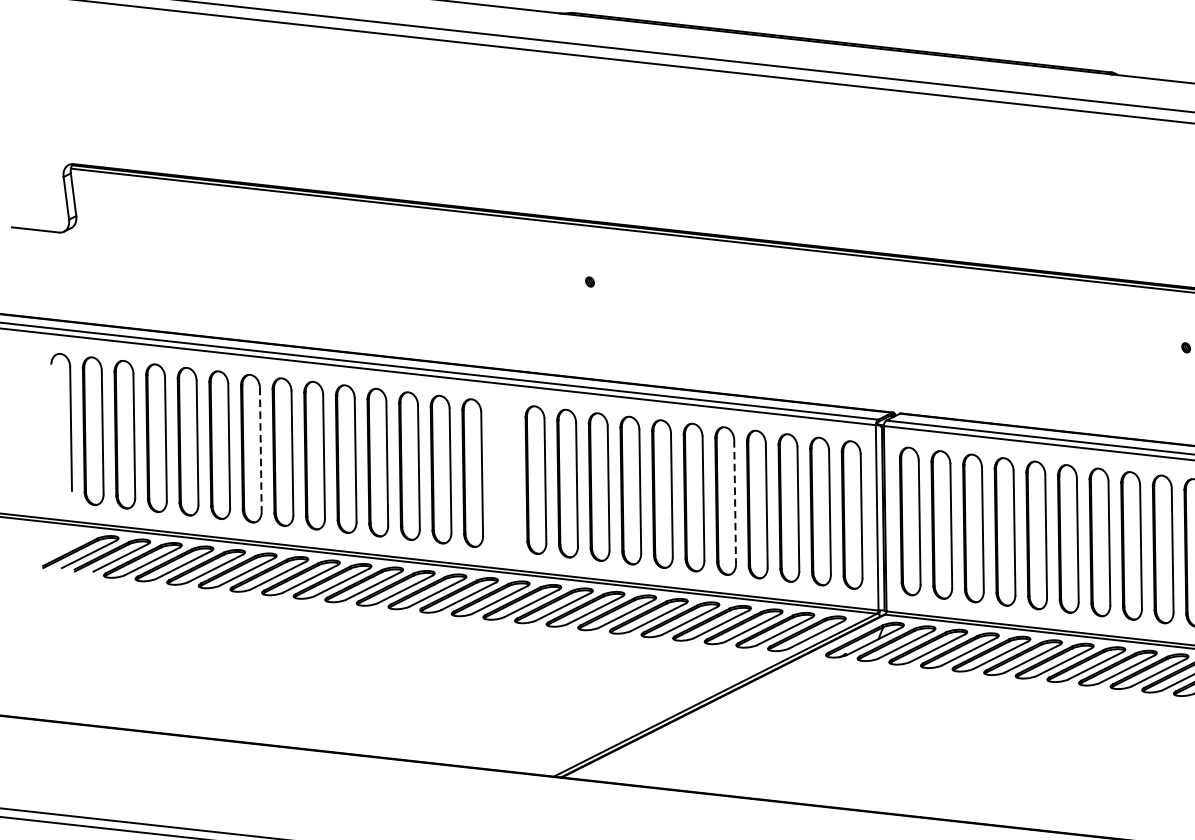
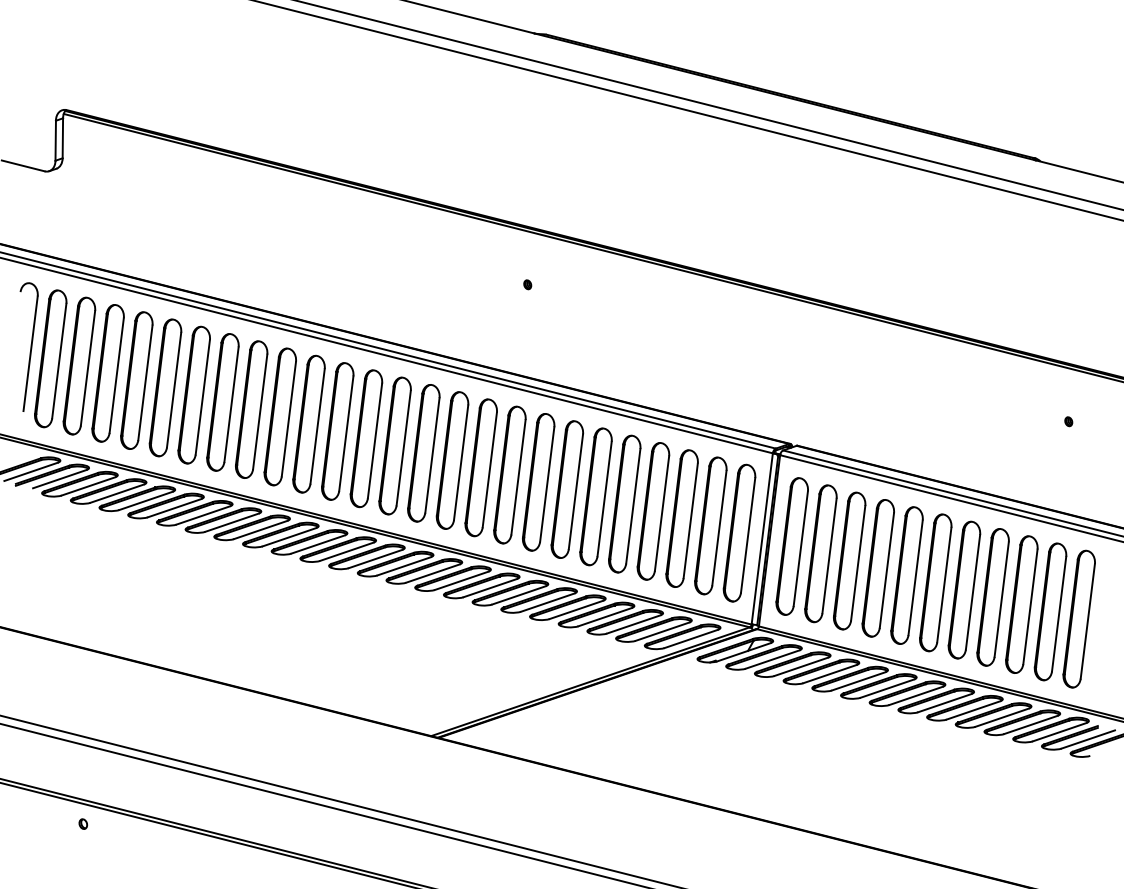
line: (260, 449) -> (202, 397), dashed -> solid
part: (503, 476) -> (423, 453), added
line: (735, 502) -> (633, 506), dashed -> solid

